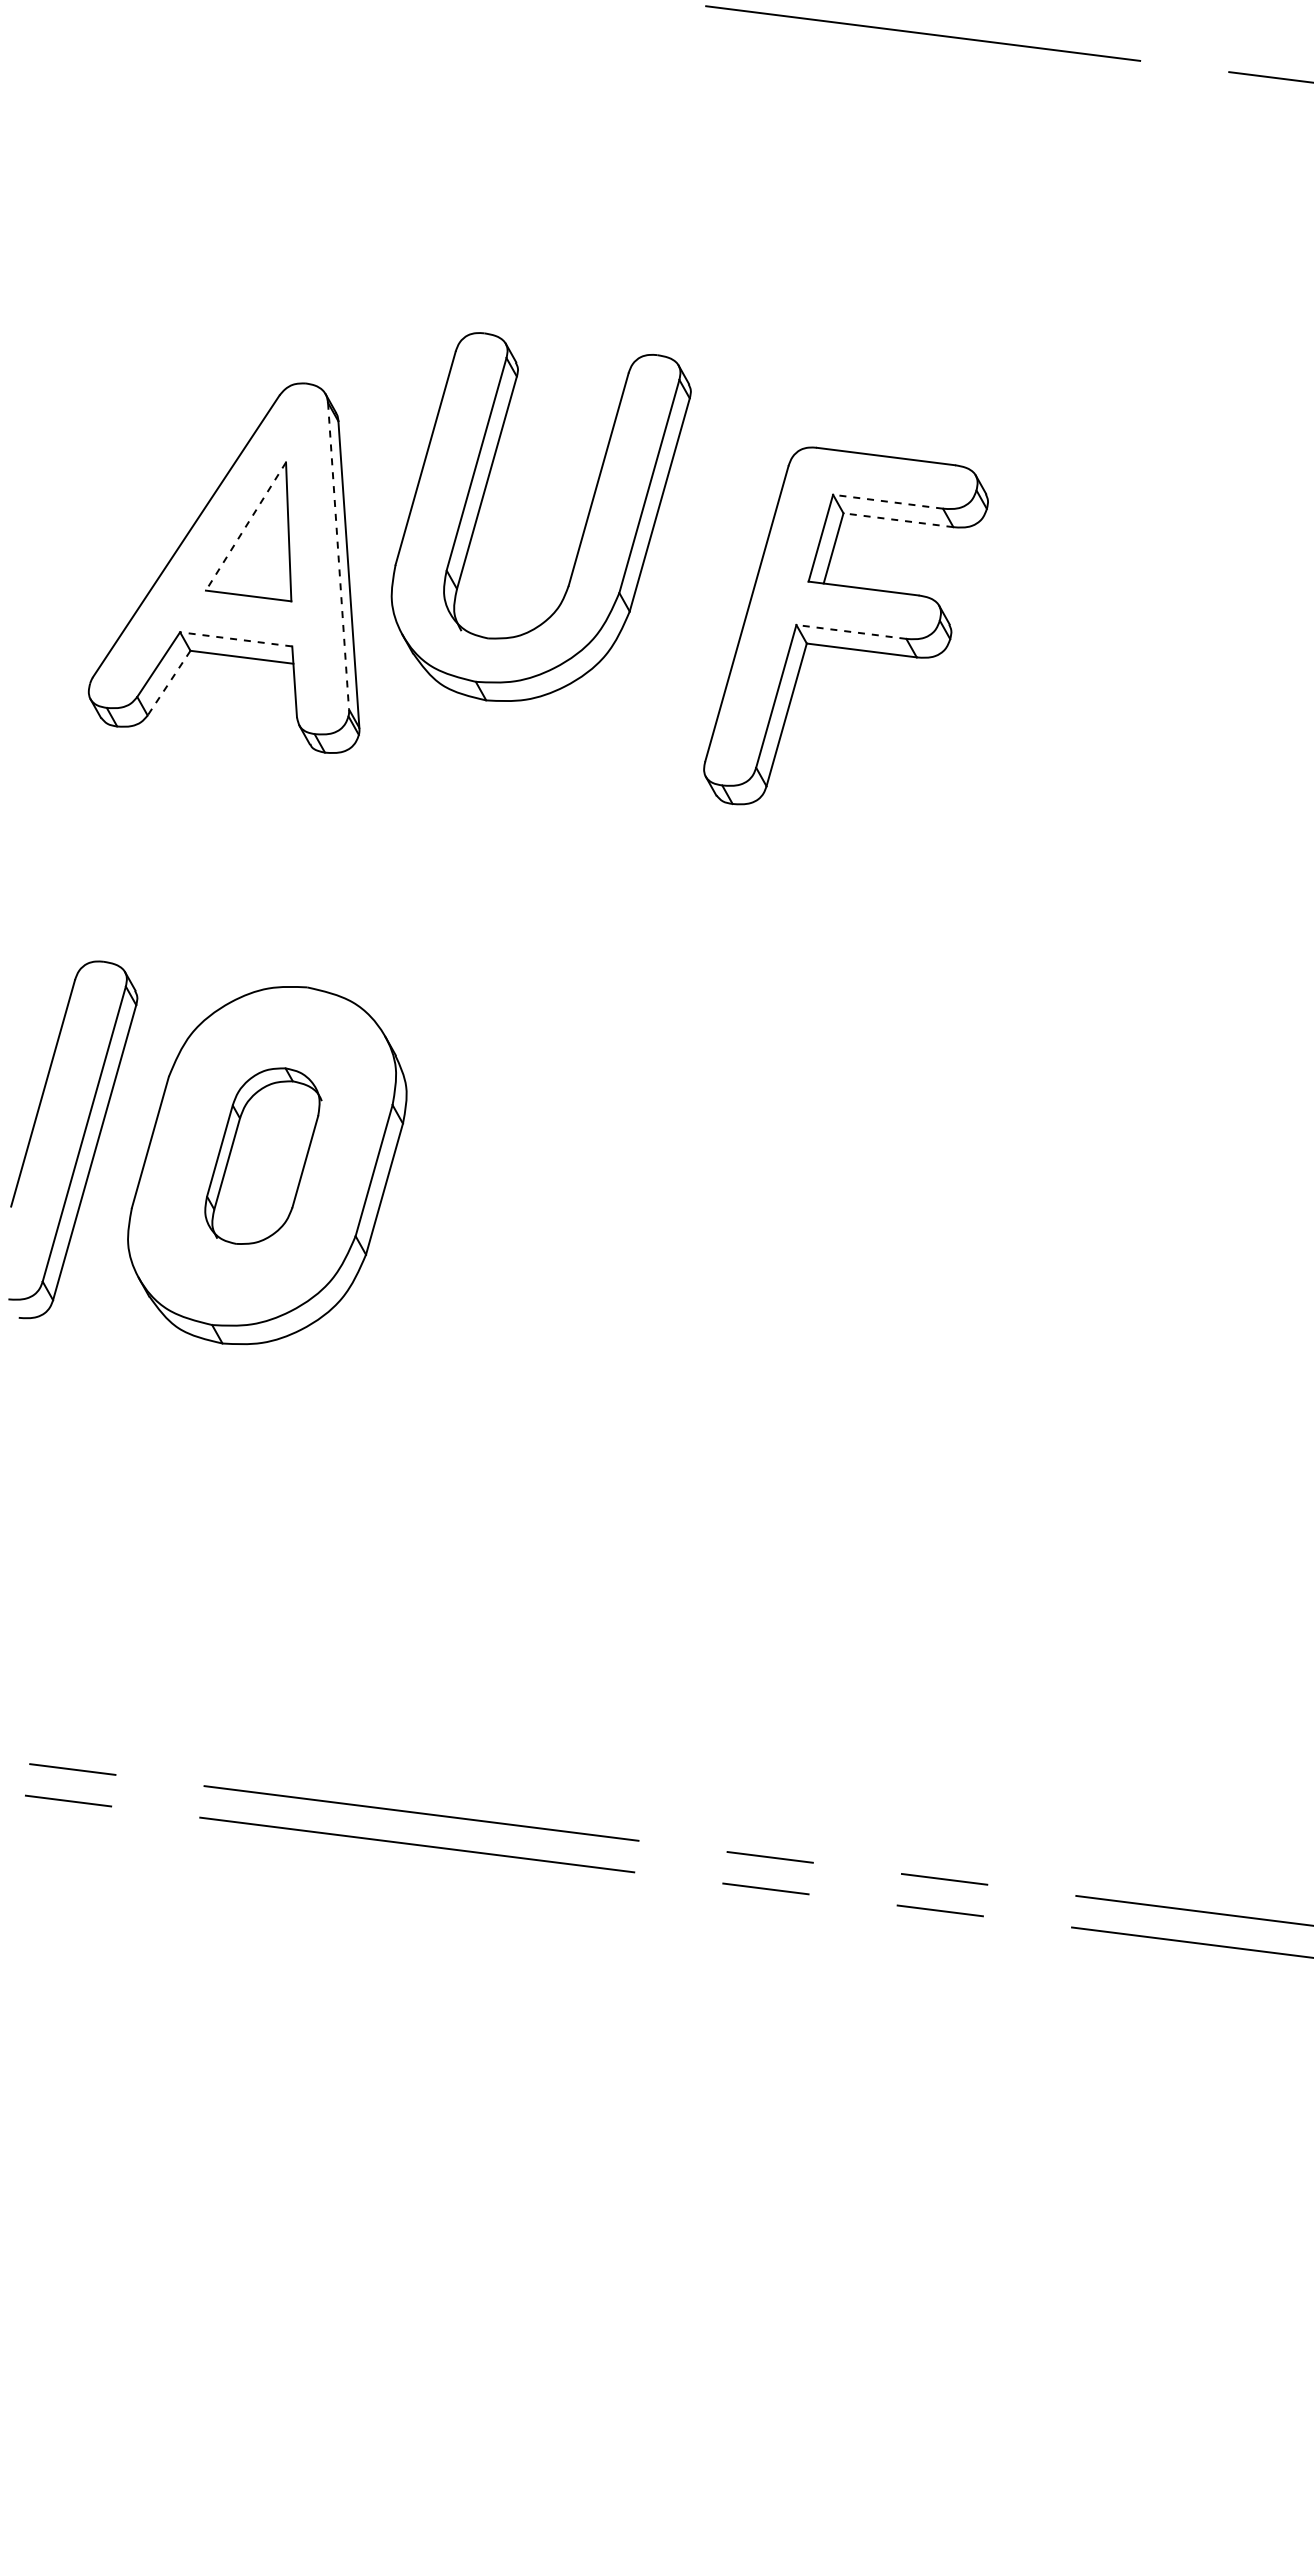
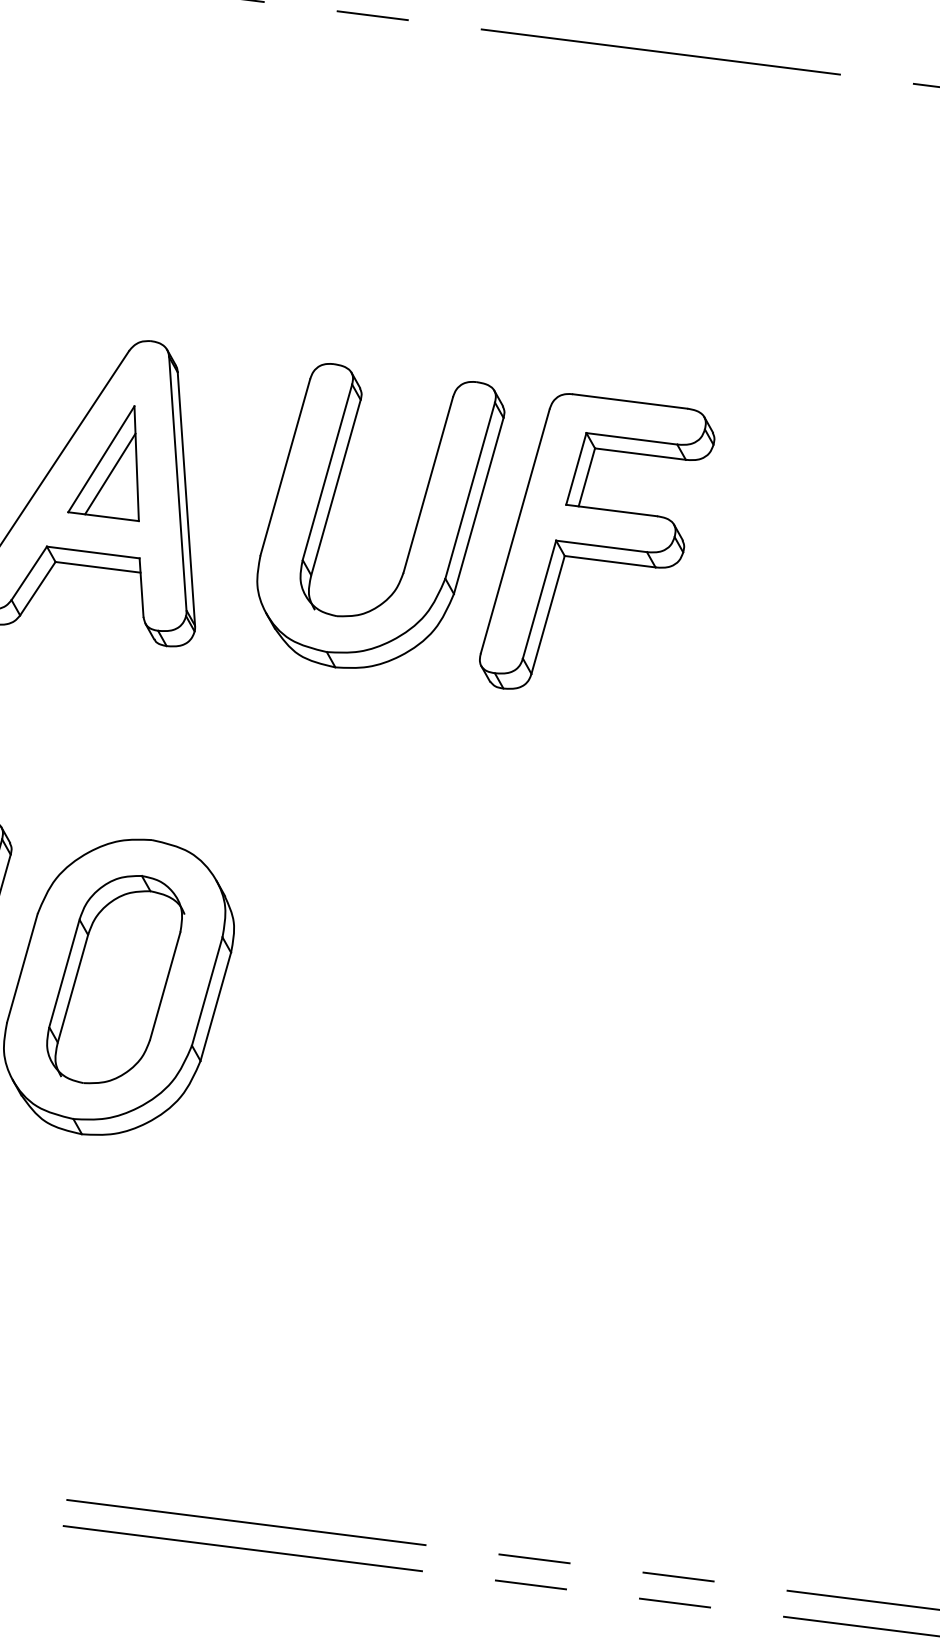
line: (887, 501) -> (631, 438), dashed -> solid
line: (897, 520) -> (639, 454), dashed -> solid
part: (584, 525) -> (416, 522), moved
line: (245, 526) -> (100, 459), dashed -> solid
line: (256, 544) -> (110, 474), added
line: (338, 556) -> (177, 484), dashed -> solid
line: (850, 631) -> (600, 546), dashed -> solid
line: (236, 639) -> (93, 552), dashed -> solid
line: (169, 683) -> (38, 588), dashed -> solid
part: (263, 1155) -> (115, 978), size x1.43

